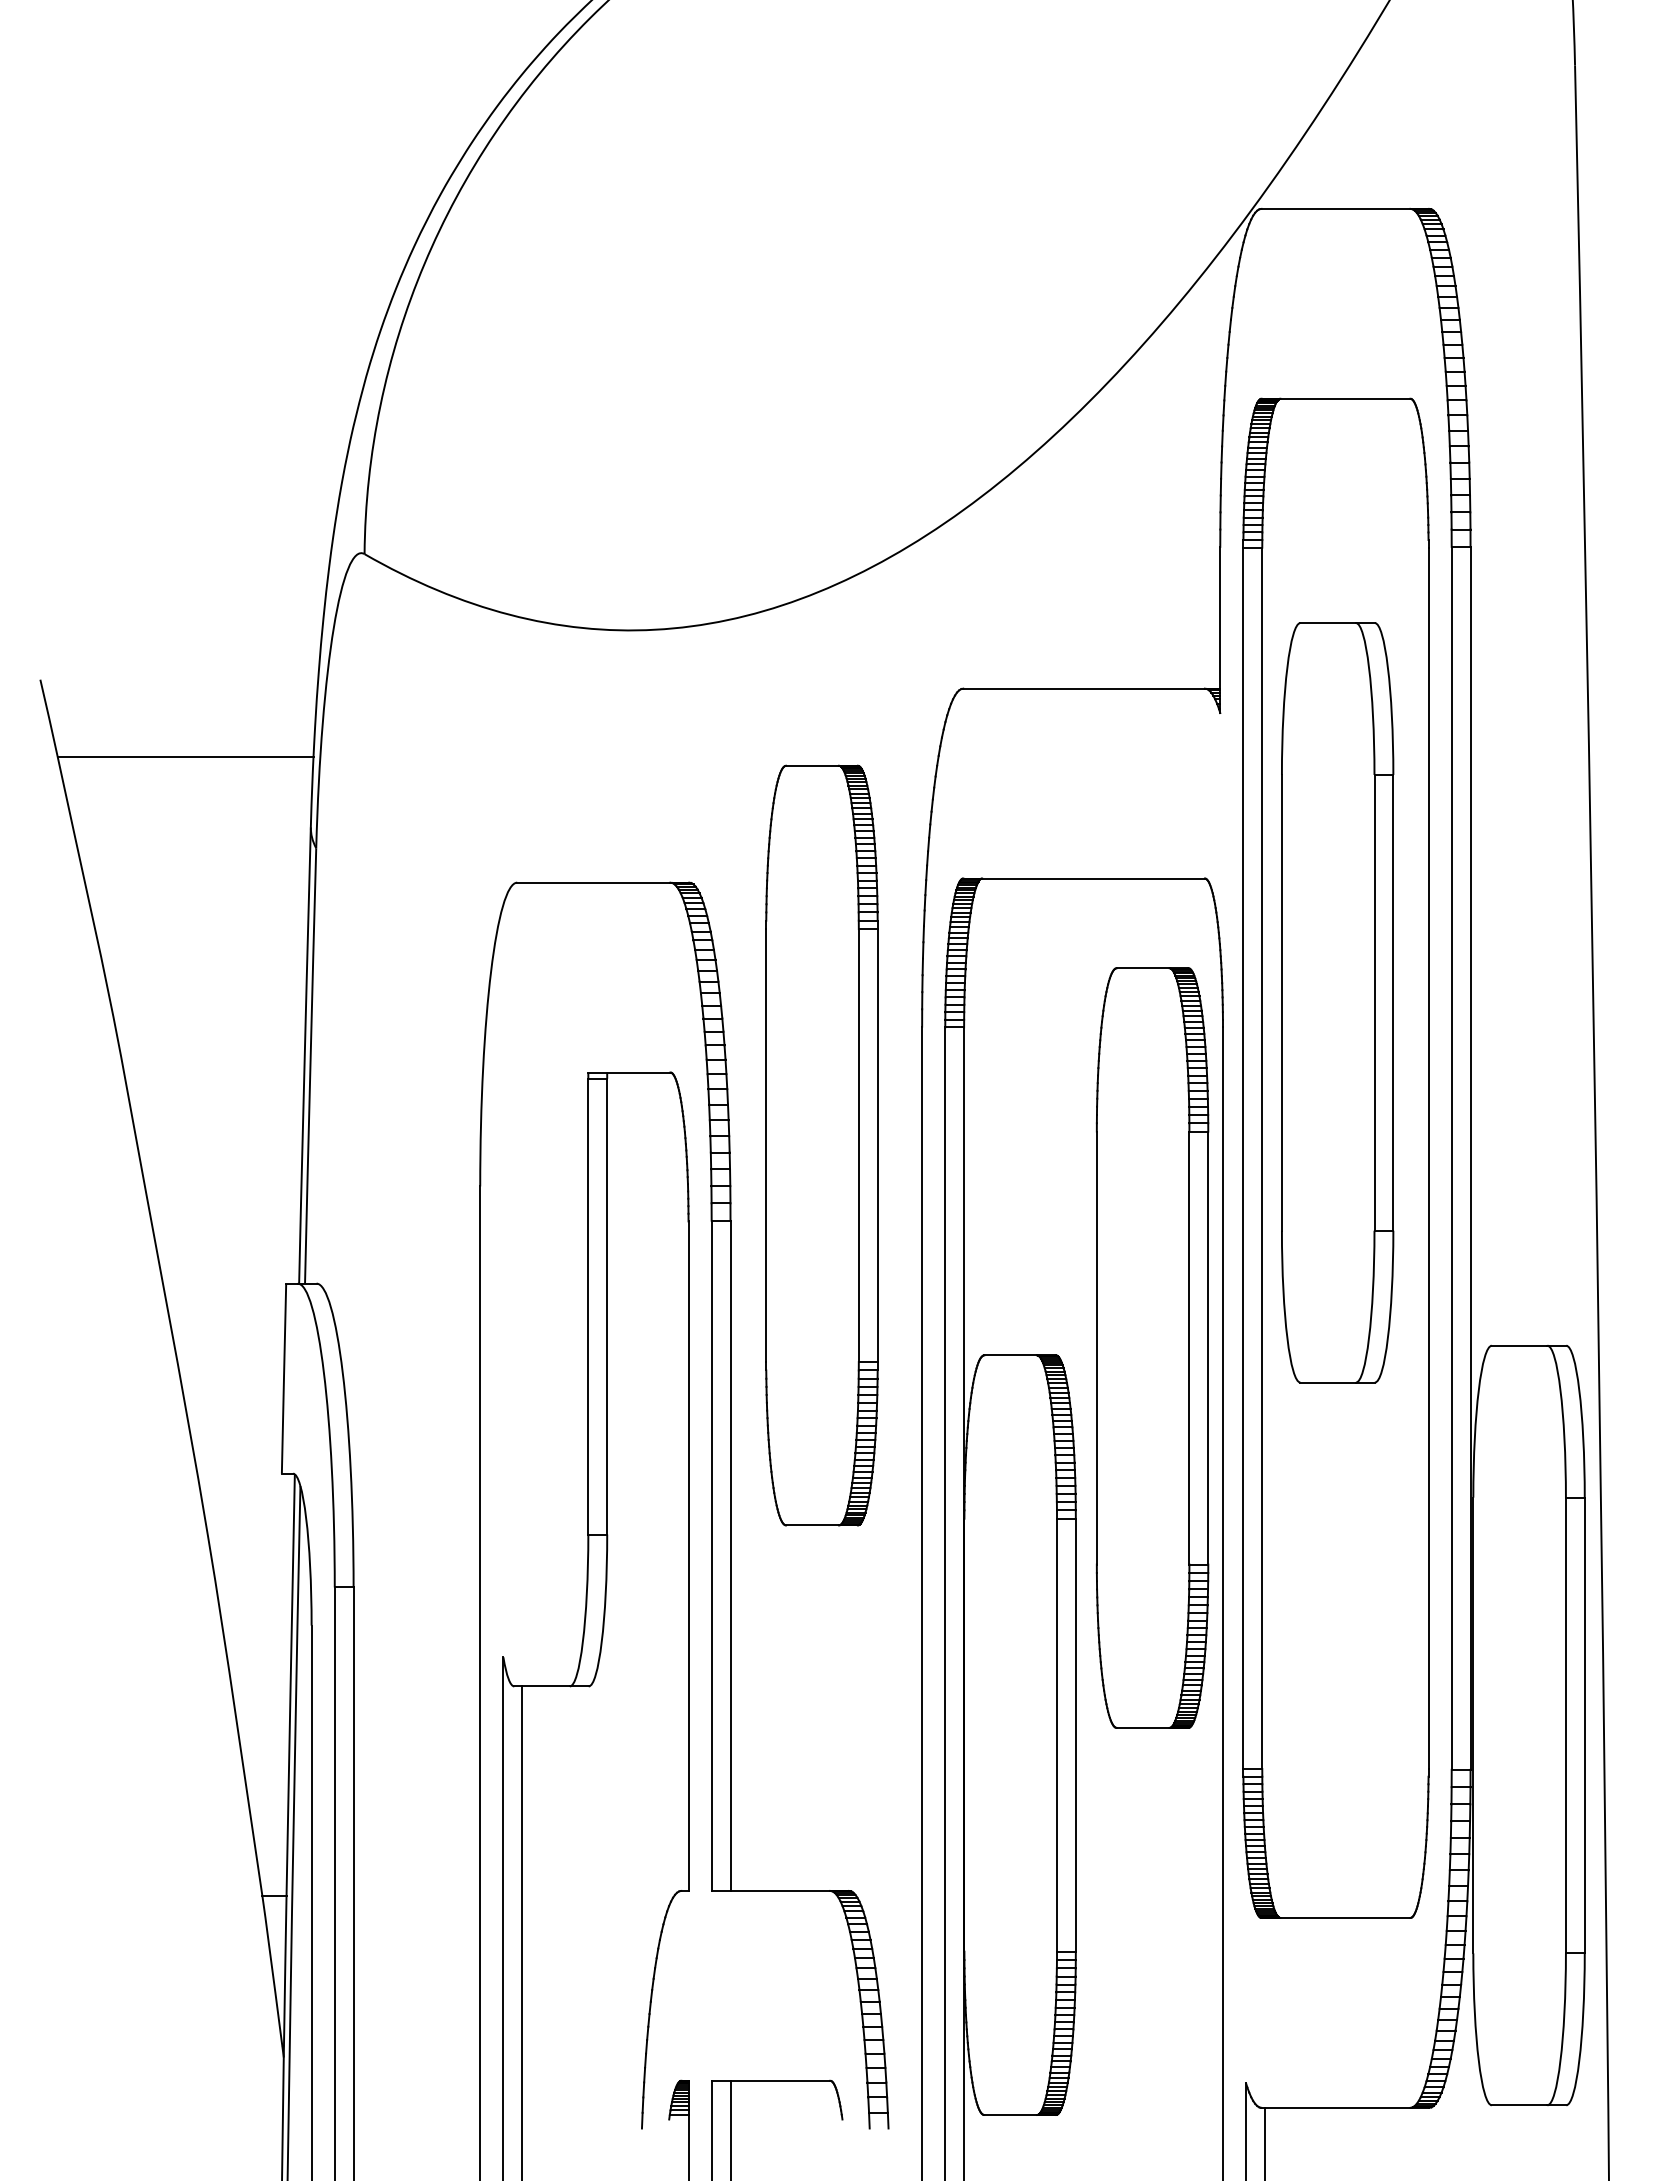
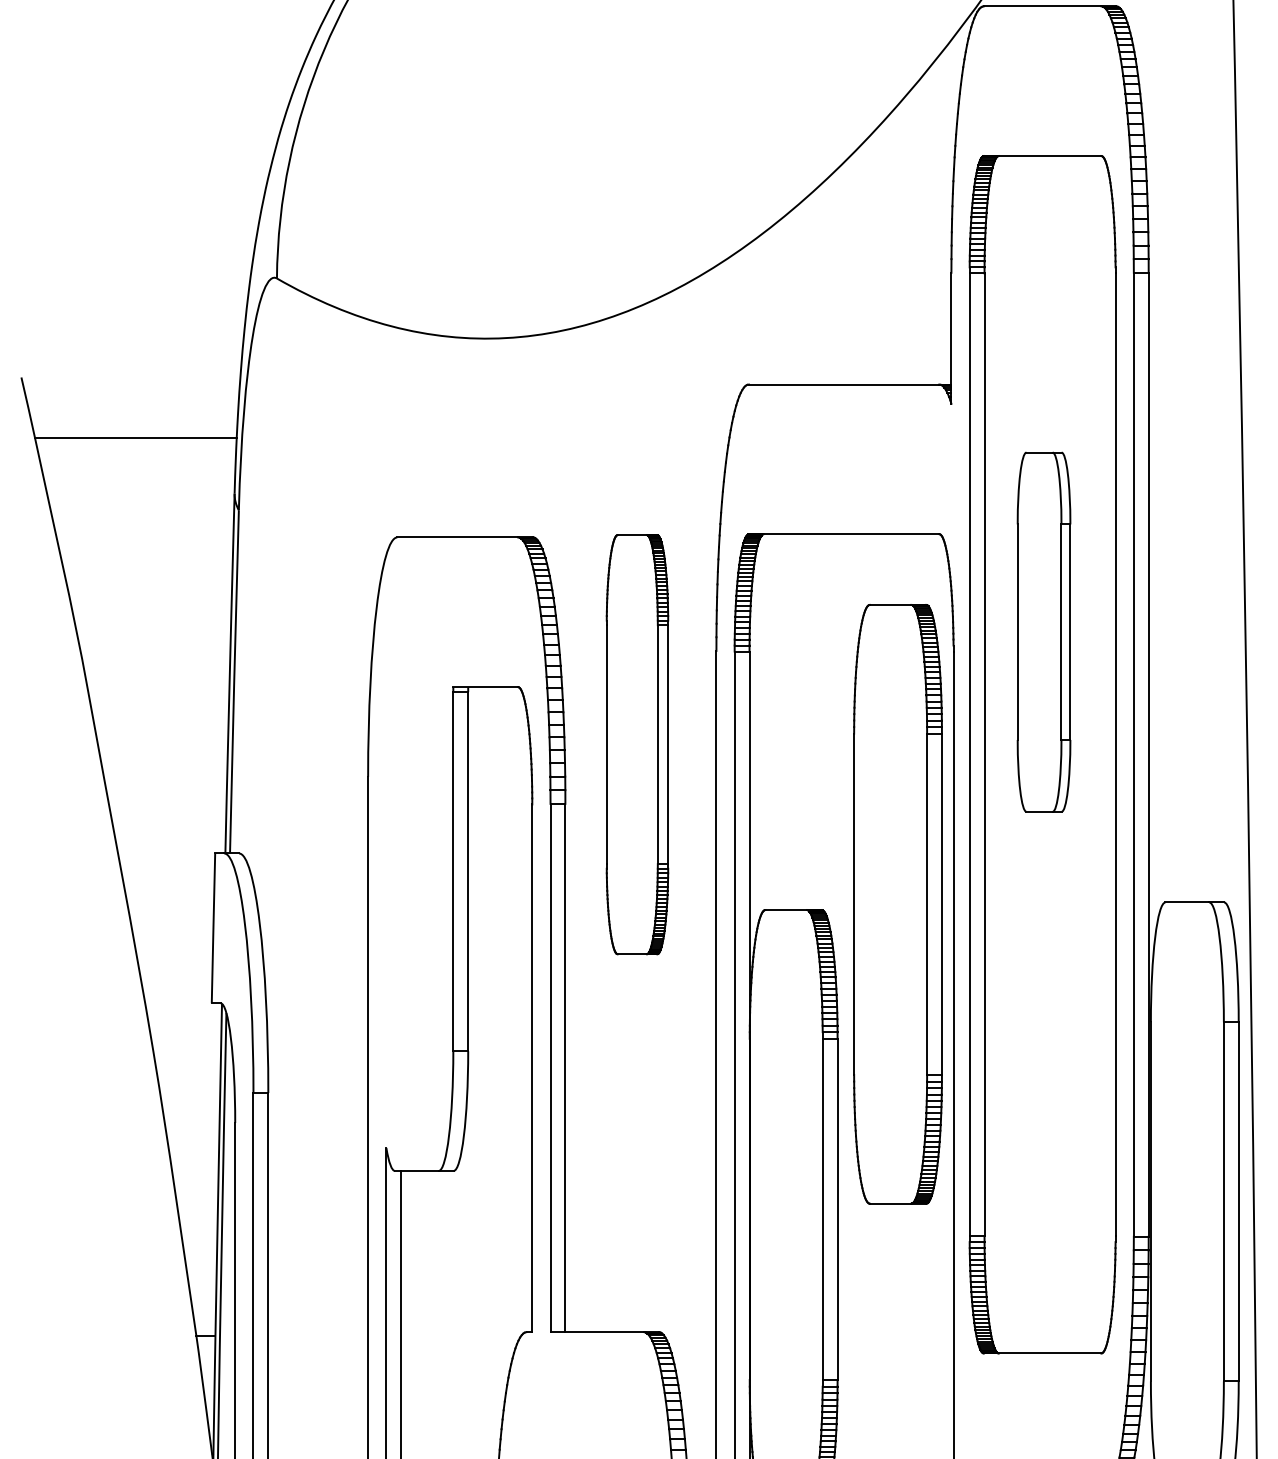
part: (1337, 1002) -> (1043, 631), size x0.6
part: (821, 1145) -> (637, 744), size x0.7

